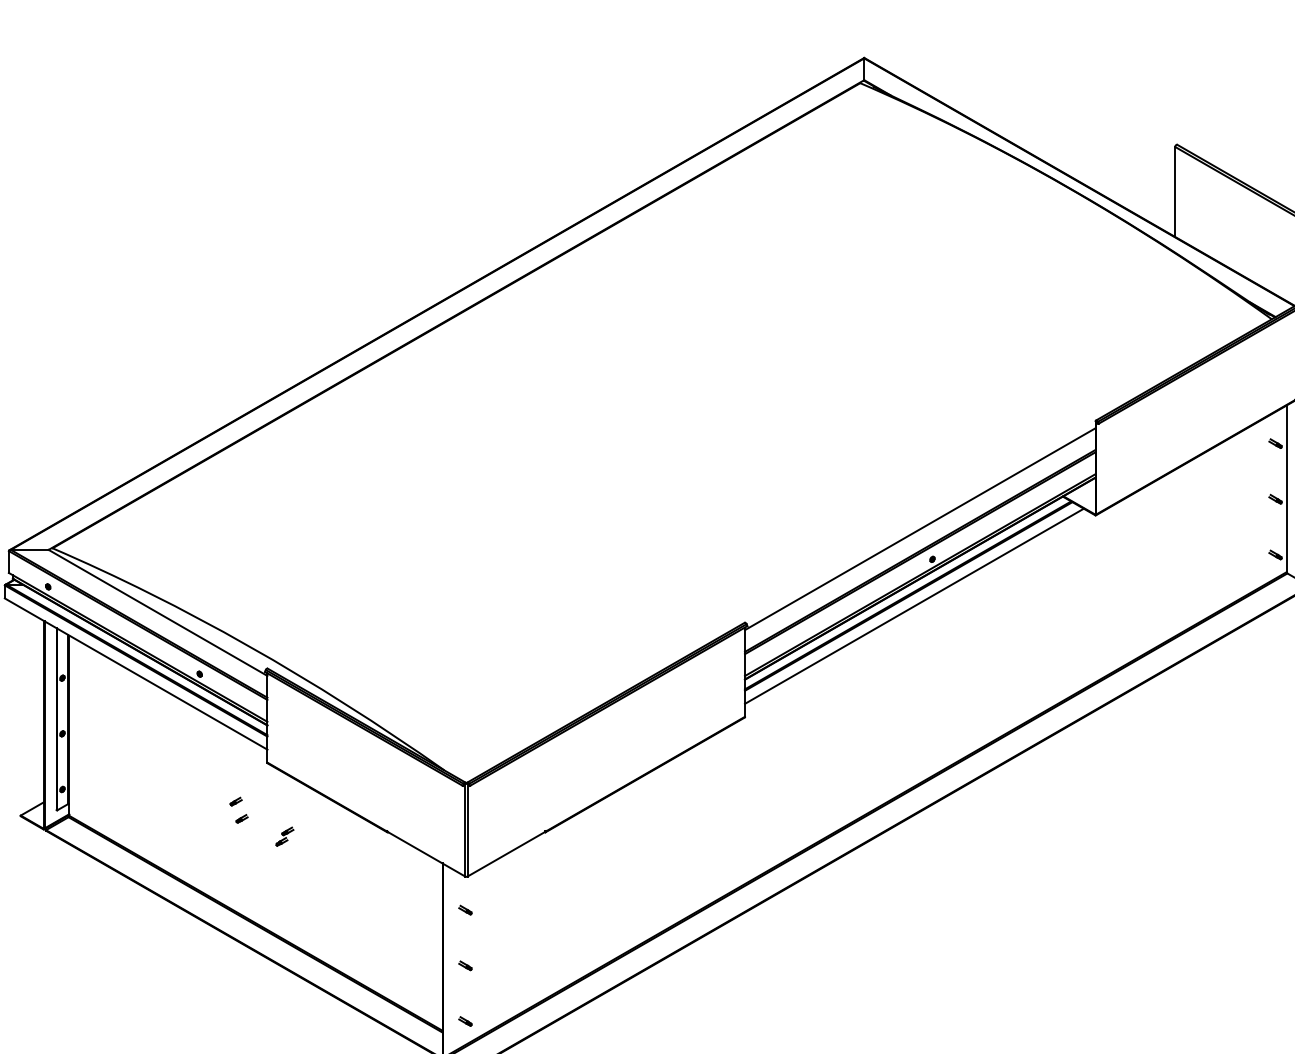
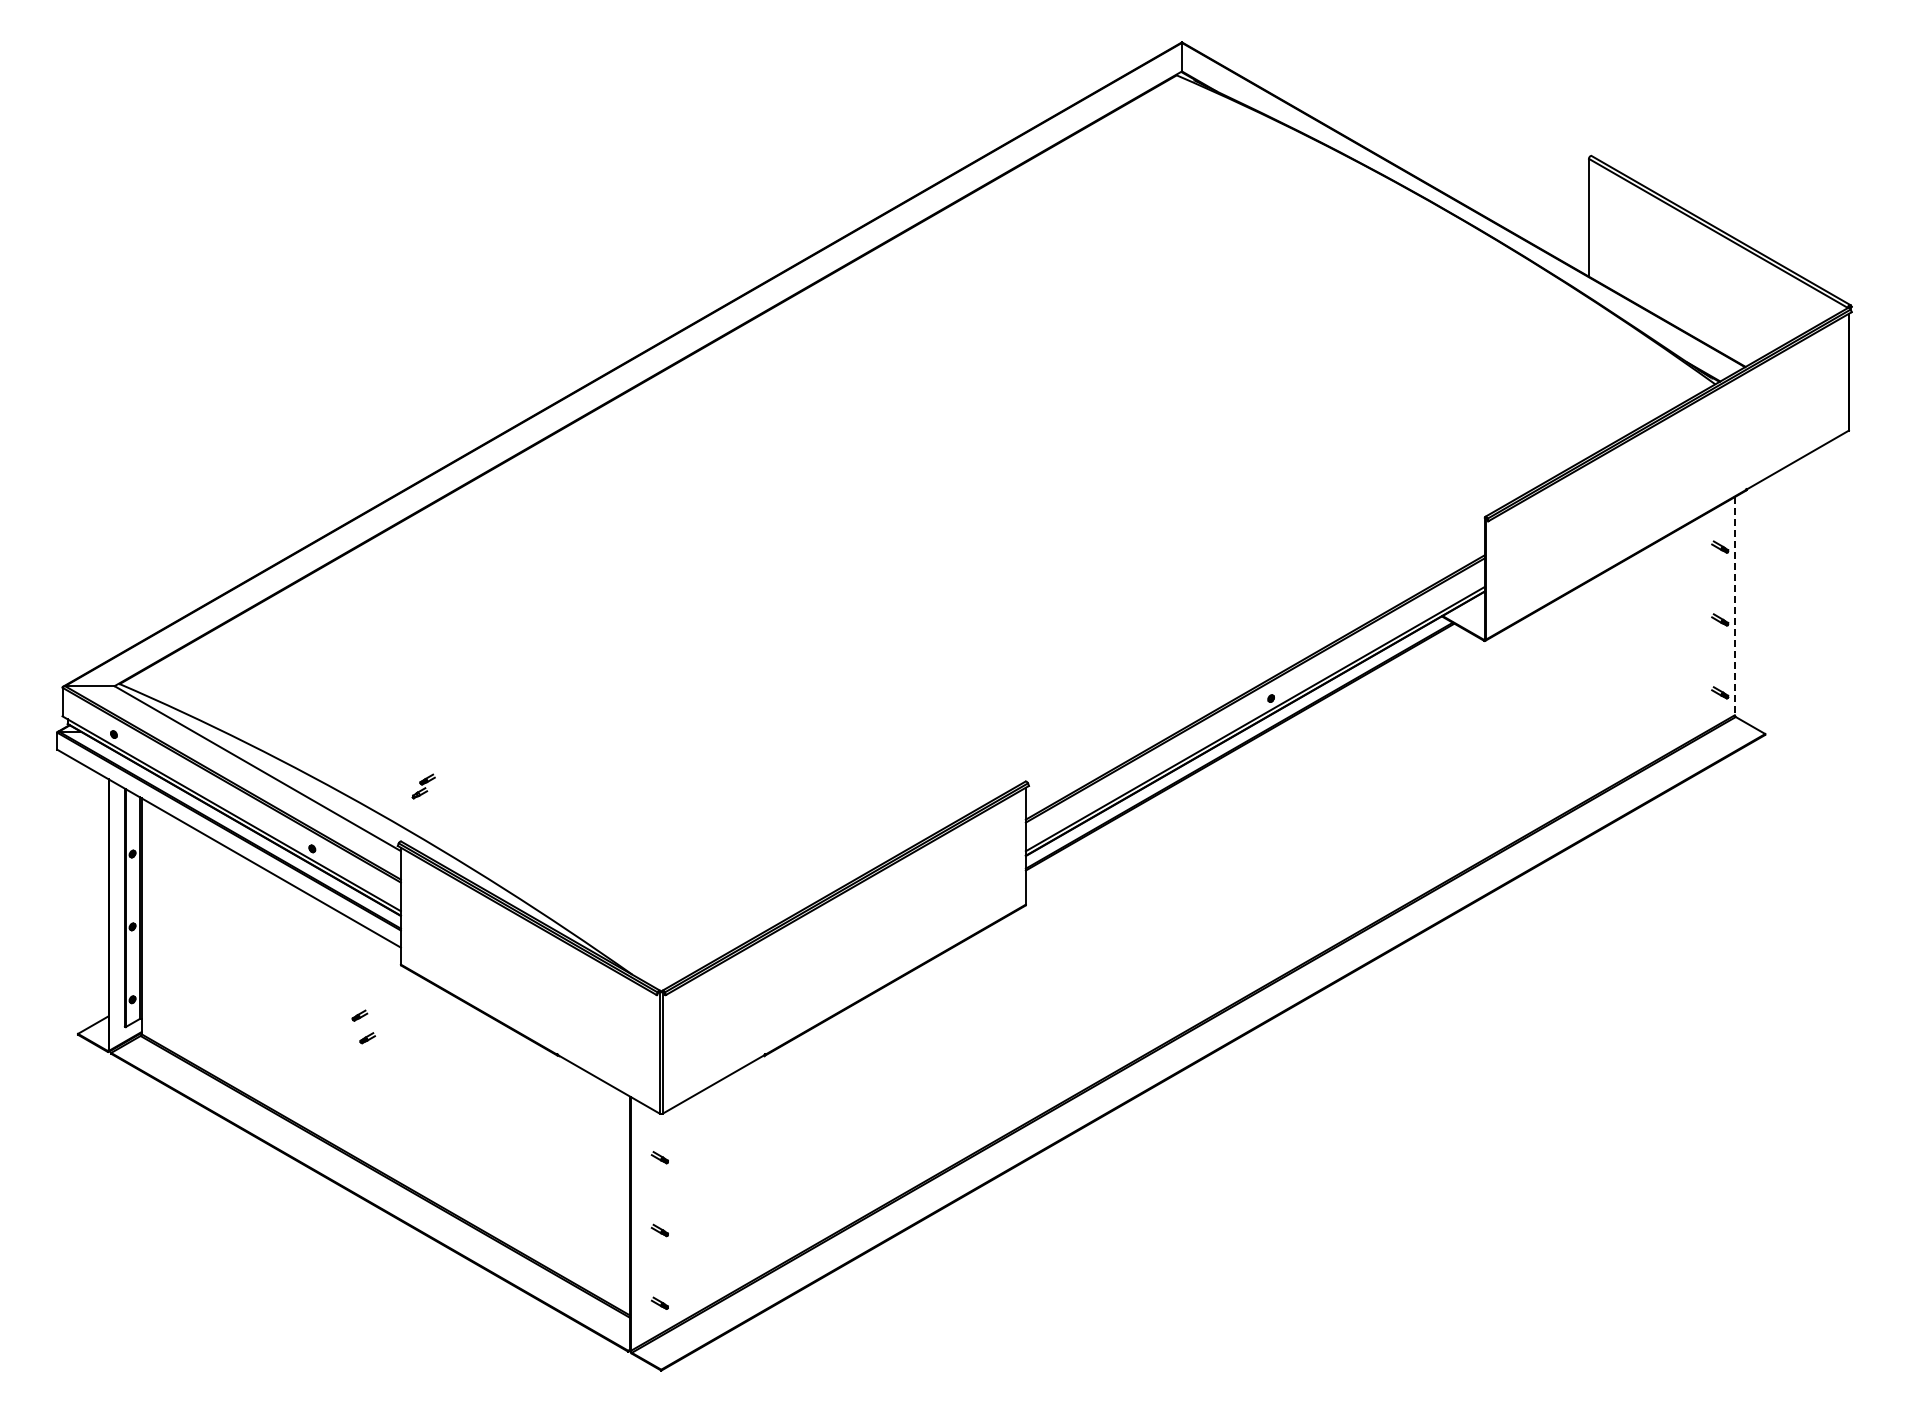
line: (1286, 489) -> (1734, 606), solid -> dashed
line: (919, 528) -> (1254, 658), removed
line: (914, 605) -> (1247, 759), removed
part: (284, 836) -> (423, 786), moved

